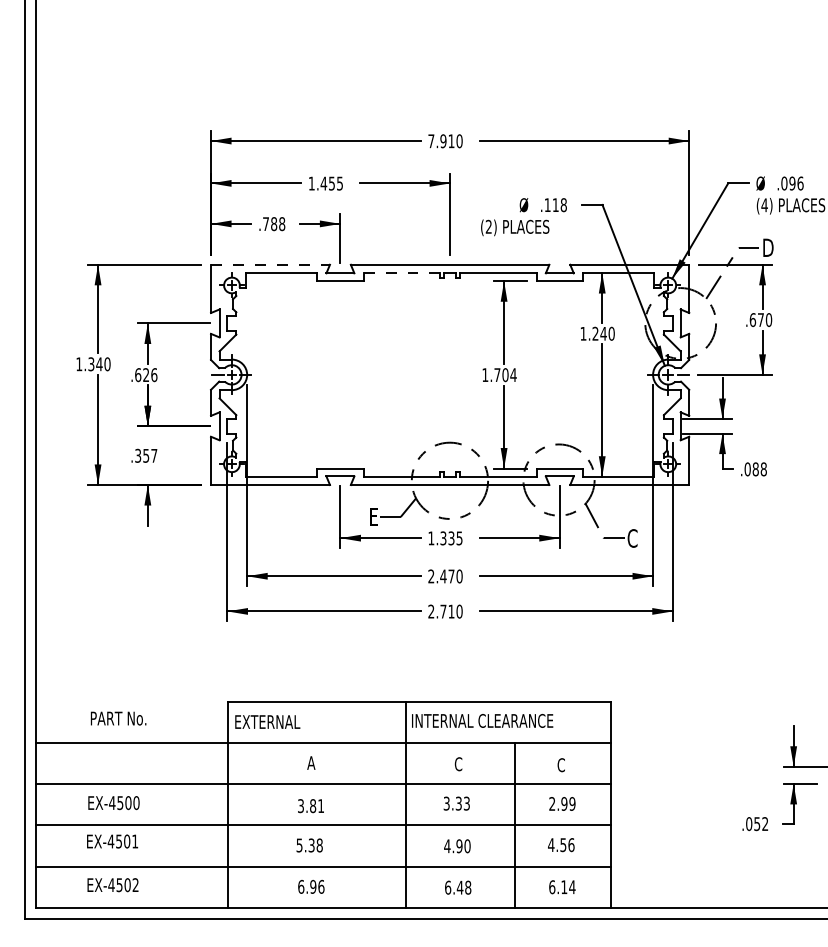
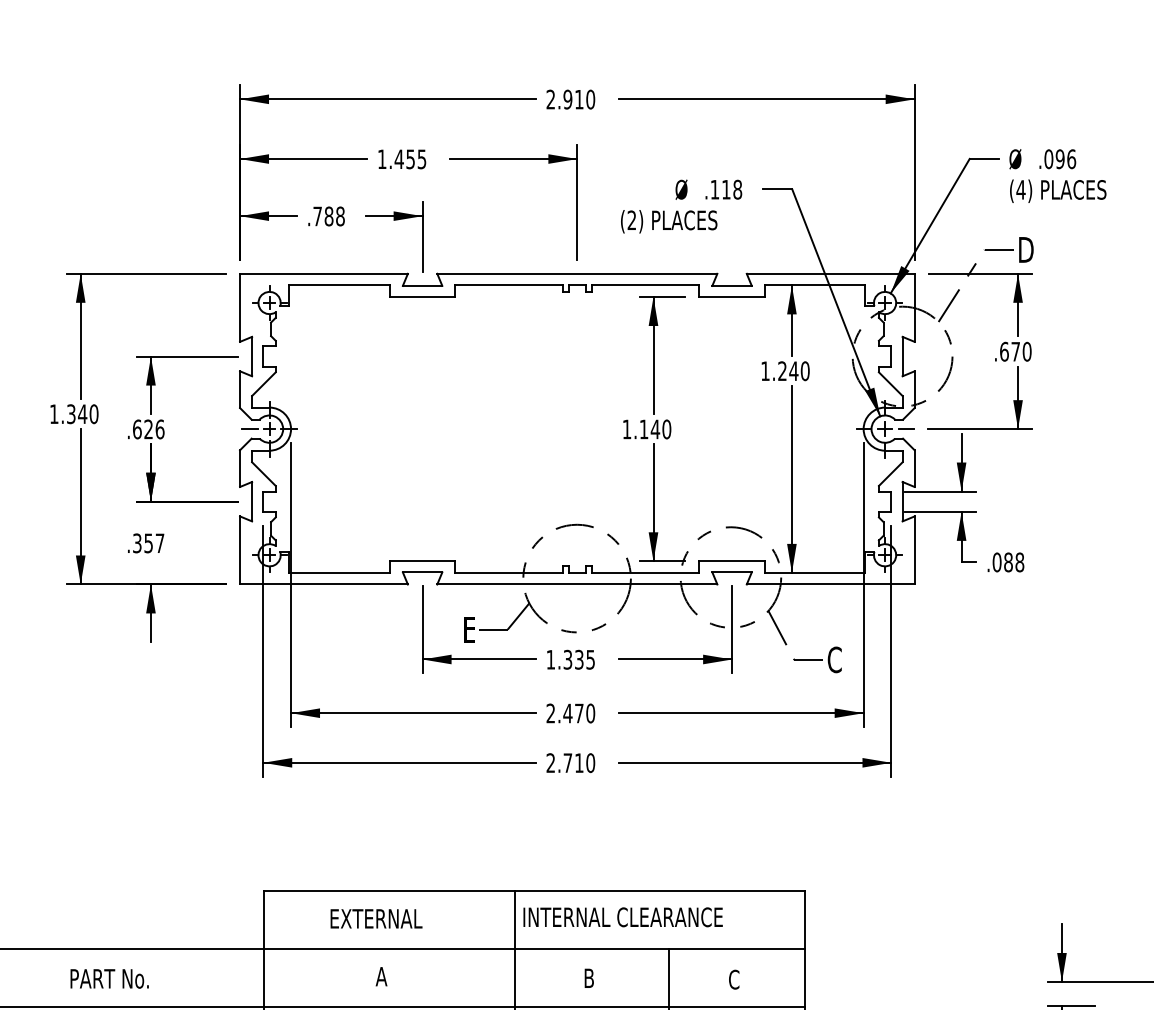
text: (431, 141) -> (551, 99), 7.910 -> 2.910
line: (271, 264) -> (325, 273), dashed -> solid
line: (402, 273) -> (510, 286), dashed -> solid
text: (505, 375) -> (655, 430), 1.704 -> 1.140
text: (118, 718) -> (109, 978), moved
text: (267, 721) -> (376, 918), moved
text: (458, 764) -> (589, 978), C -> B

